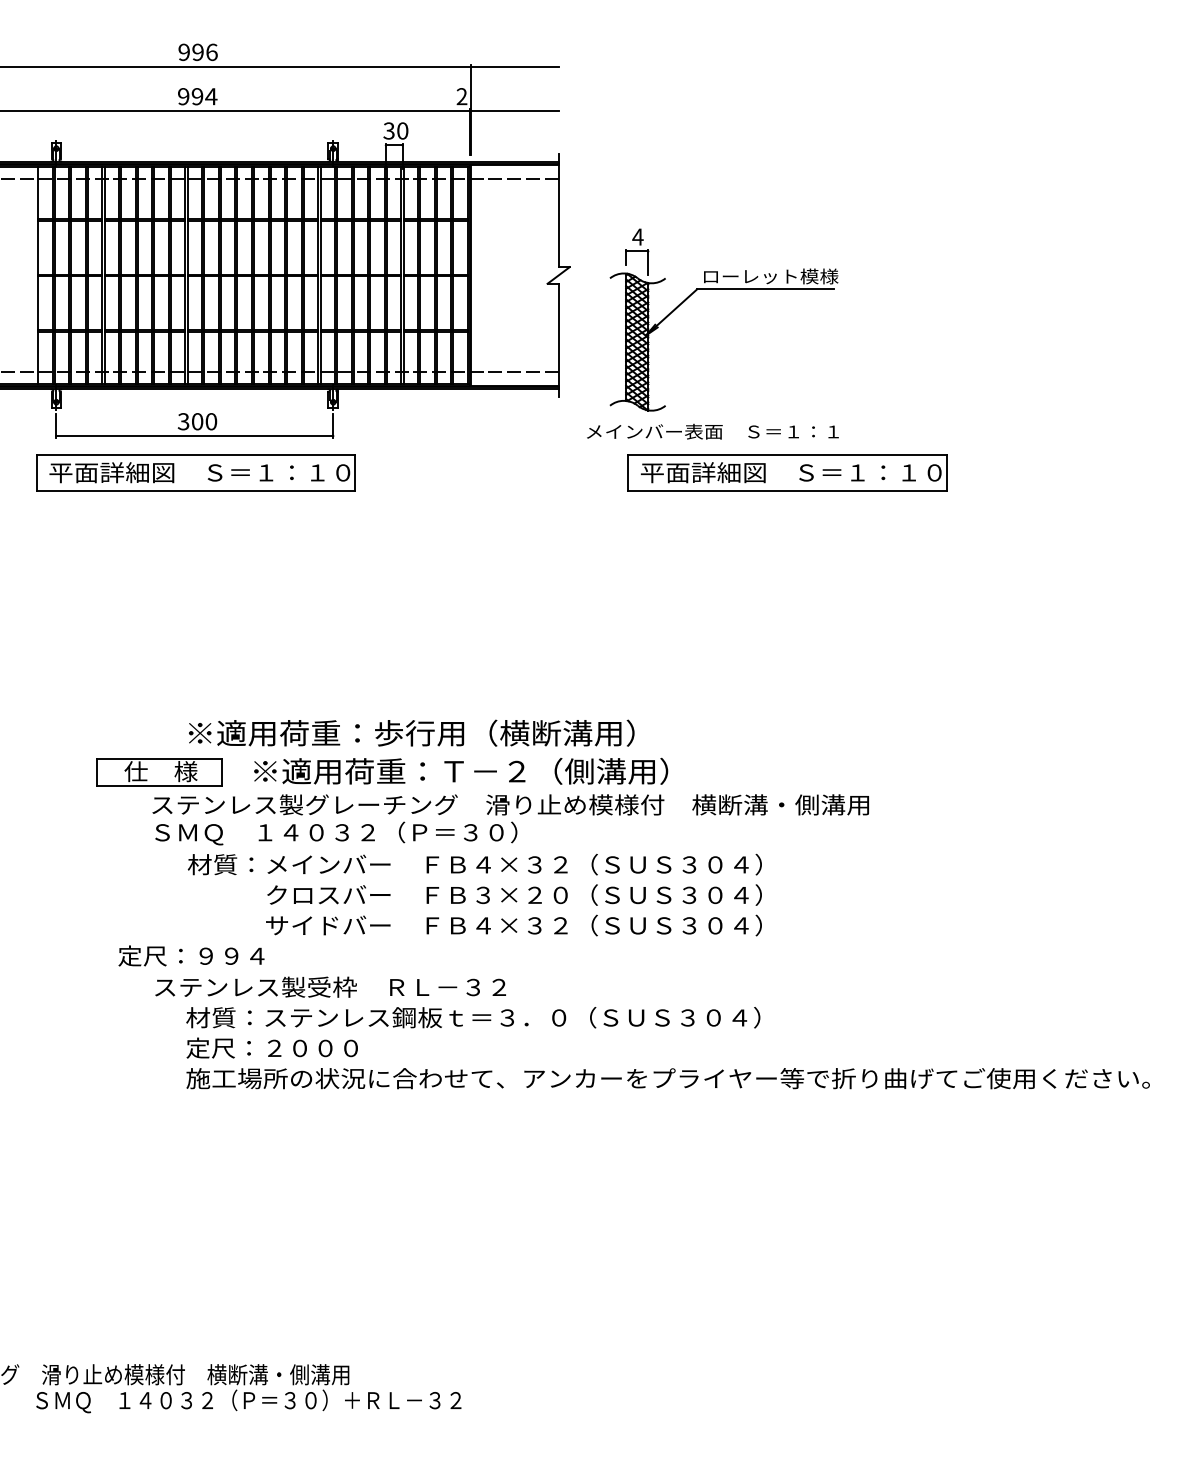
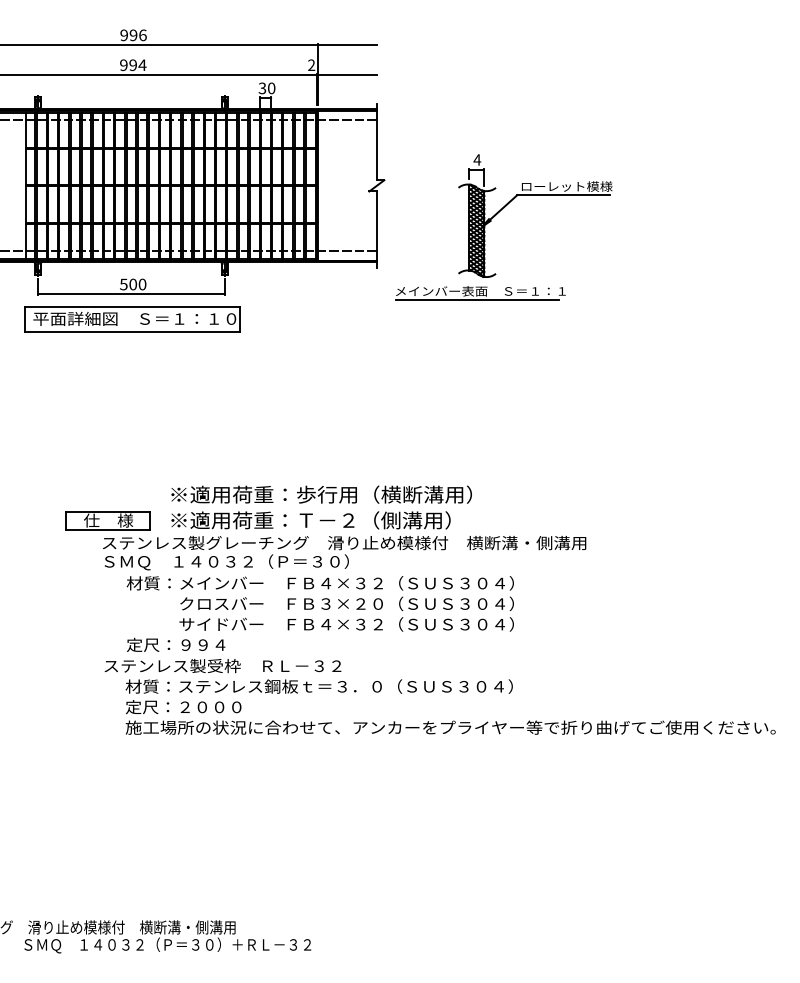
part: (724, 289) -> (535, 195), moved
text: (183, 420) -> (123, 283), 300 -> 500
line: (707, 443) -> (477, 299), added
part: (787, 473) -> (531, 319), removed
text: (411, 732) -> (321, 494), moved
text: (192, 955) -> (176, 644), moved

